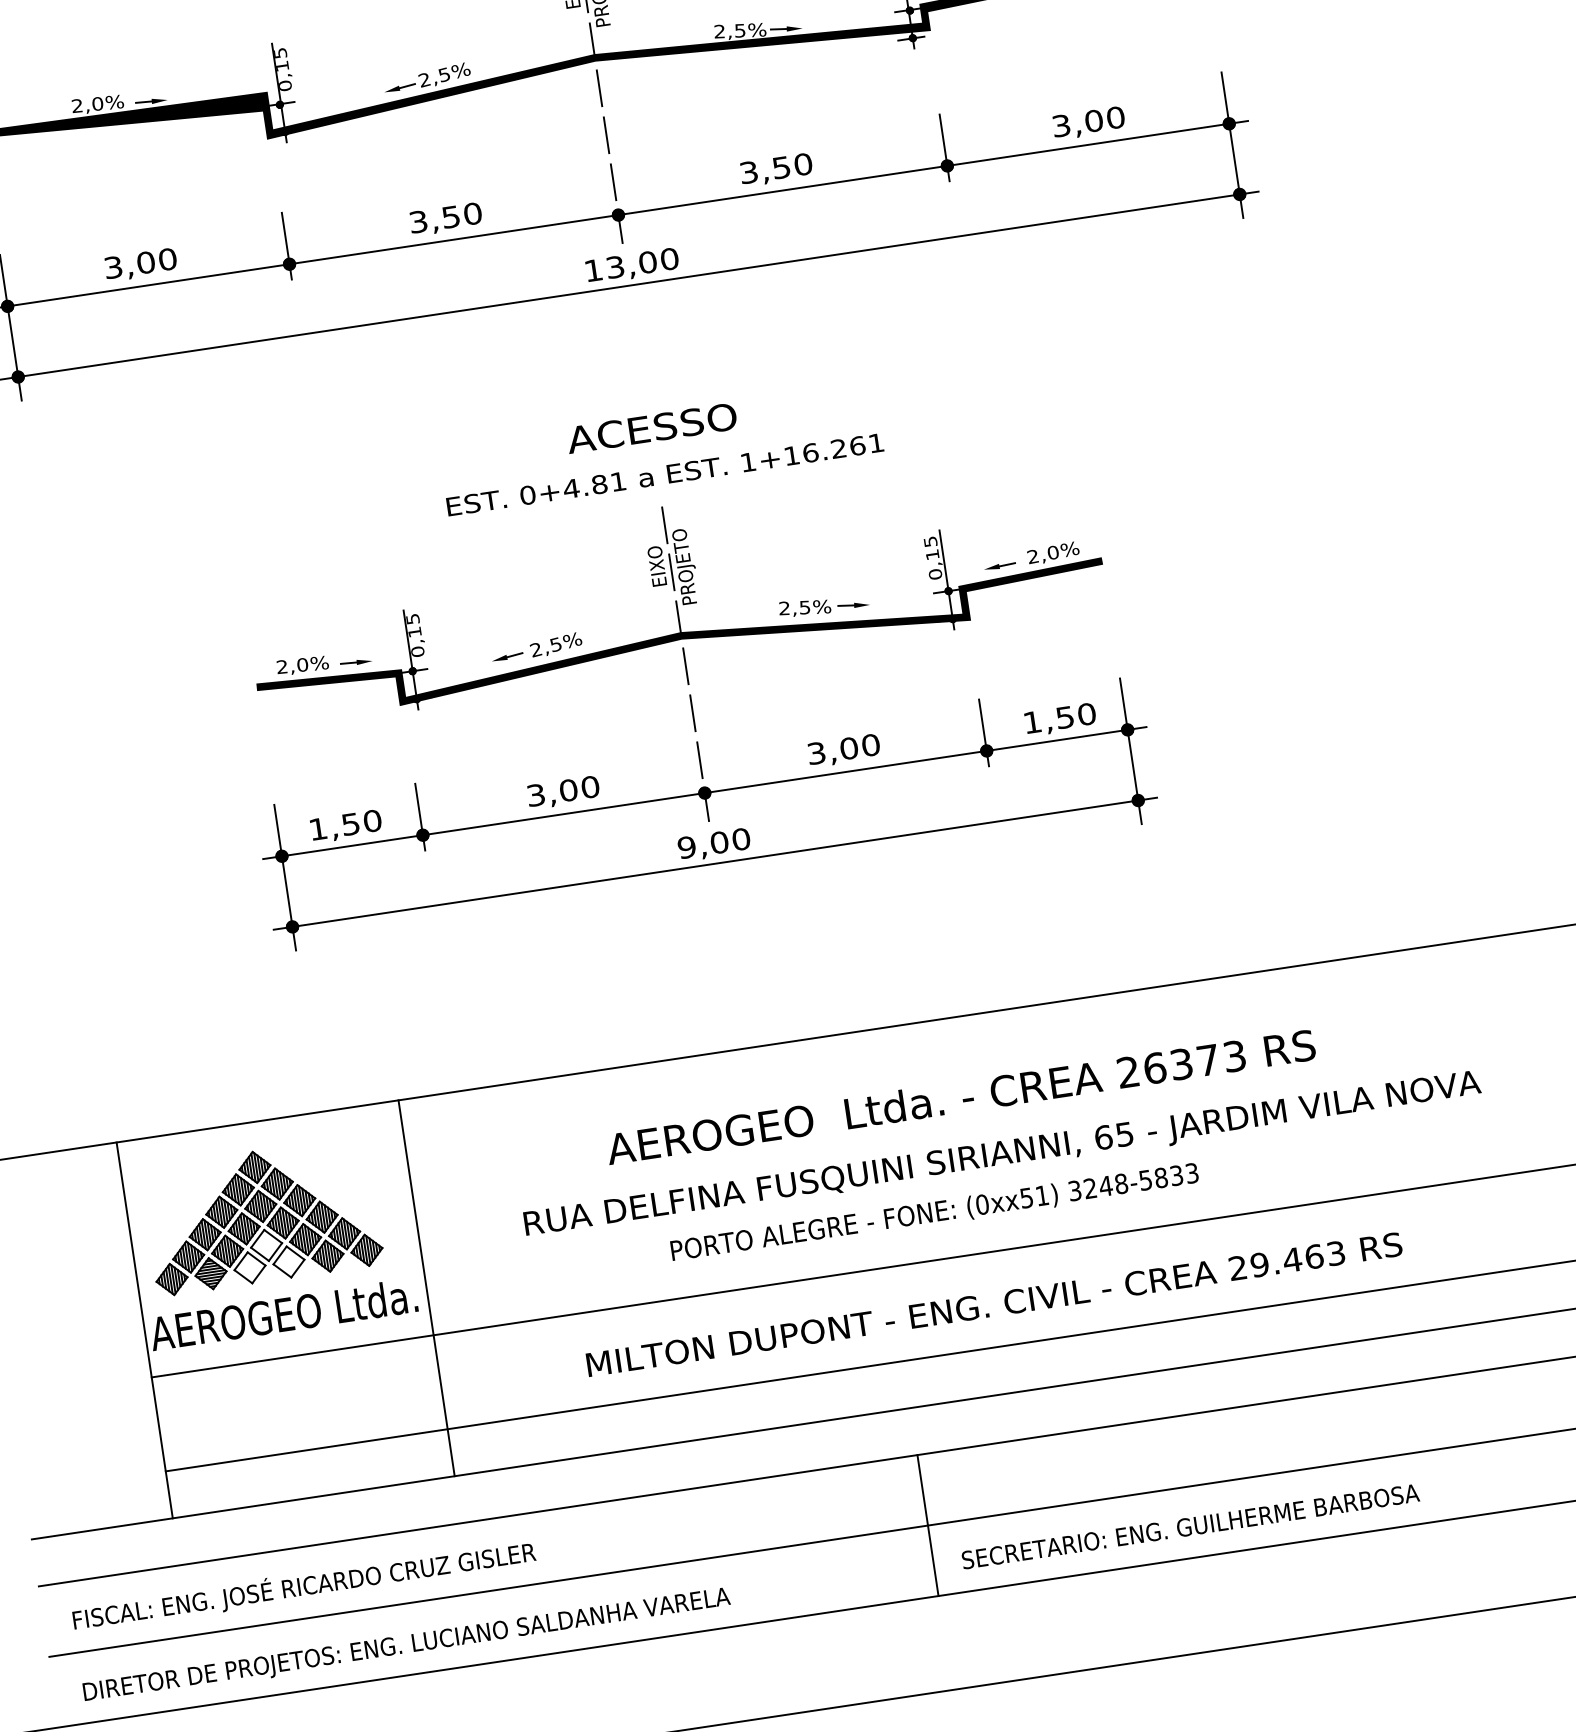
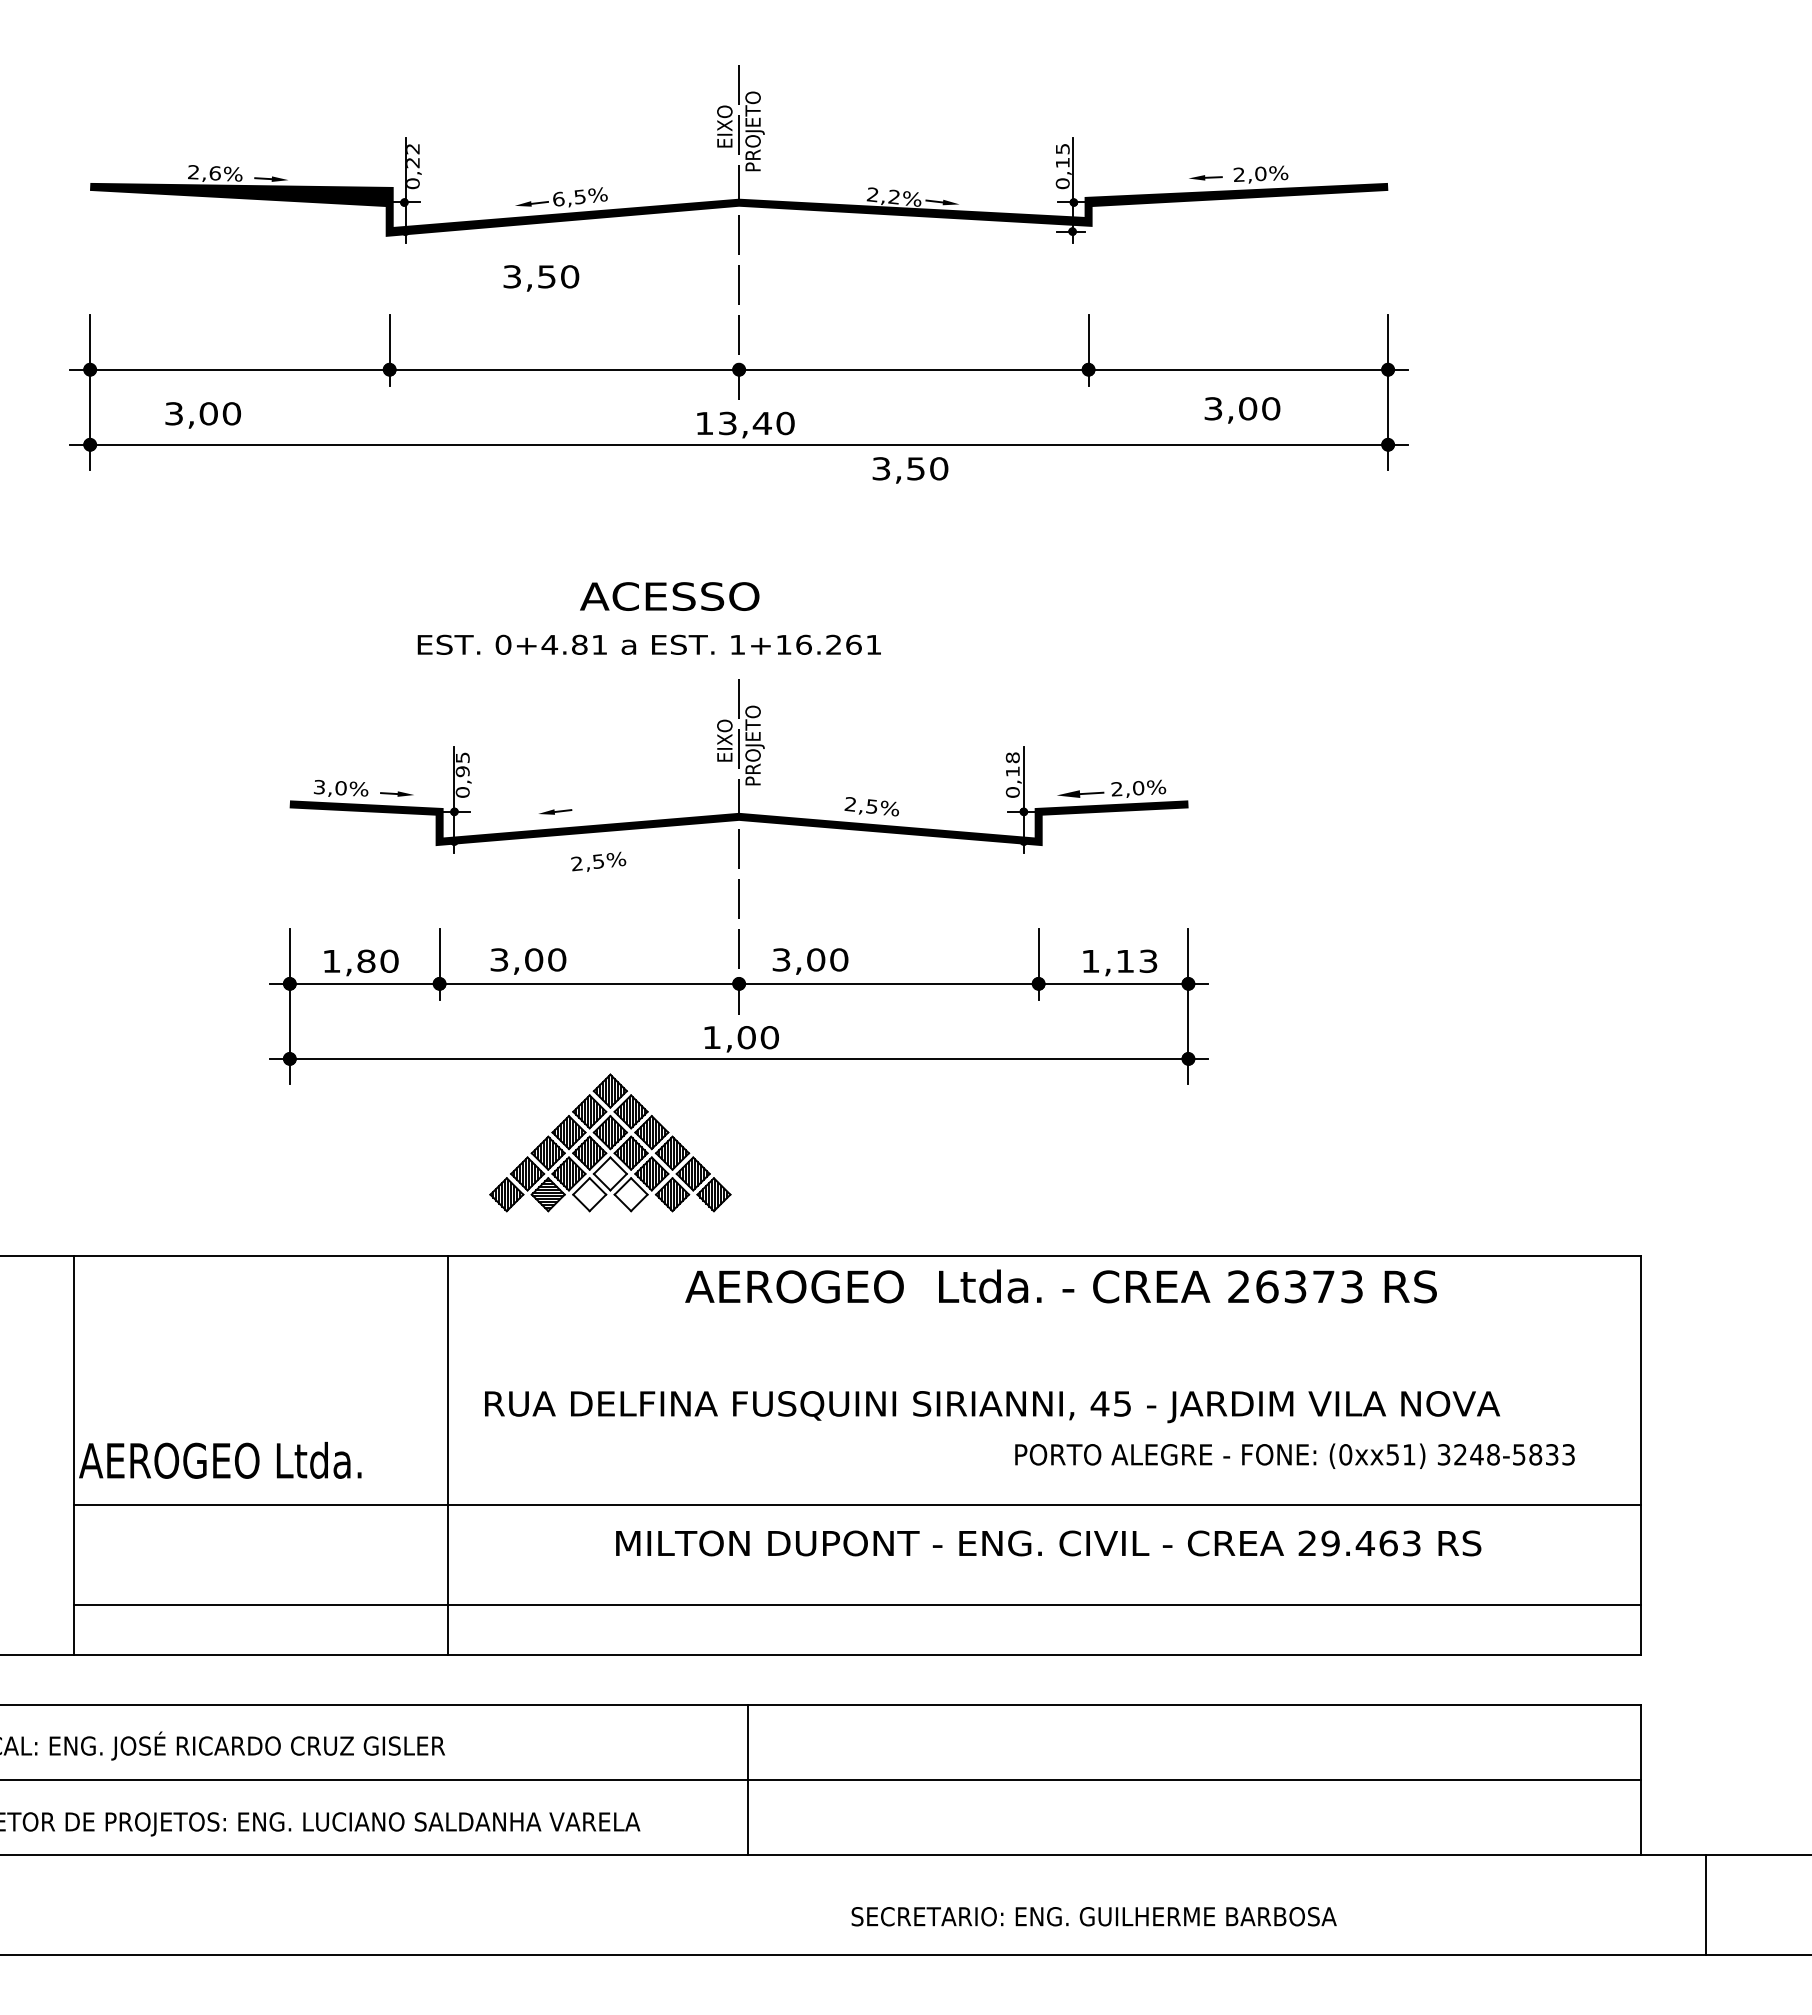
text: (739, 30) -> (893, 196), 2,5% -> 2,2%
text: (281, 60) -> (413, 156), 0,15 -> 0,22
text: (424, 79) -> (558, 198), 2,5% -> 6,5%
text: (97, 104) -> (214, 173), 2,0% -> 2,6%
text: (1089, 123) -> (1242, 410), moved
text: (776, 170) -> (910, 470), moved
text: (446, 219) -> (541, 278), moved
text: (647, 262) -> (761, 423), 13,00 -> 13,40
text: (140, 265) -> (202, 415), moved
text: (651, 428) -> (669, 596), moved
text: (664, 474) -> (648, 644), moved
text: (930, 541) -> (1012, 757), 0,15 -> 0,18
part: (1000, 565) -> (1081, 793), size x1.4
part: (853, 605) -> (922, 811), removed
text: (414, 632) -> (462, 771), 0,15 -> 0,95
text: (555, 644) -> (598, 861), moved
text: (281, 667) -> (318, 787), 2,0% -> 3,0%
text: (1075, 715) -> (1136, 960), 1,50 -> 1,13
text: (844, 750) -> (810, 961), moved
text: (563, 792) -> (528, 961), moved
text: (350, 823) -> (366, 960), 1,50 -> 1,80
text: (687, 847) -> (712, 1037), 9,00 -> 1,00
text: (960, 1097) -> (1060, 1286), moved
text: (1102, 1137) -> (1099, 1403), 65 -> 45
text: (934, 1212) -> (1294, 1455), moved
part: (262, 1215) -> (610, 1142), moved
line: (427, 1288) -> (448, 1455), moved
text: (994, 1304) -> (1048, 1543), moved
line: (928, 1525) -> (748, 1779), moved
text: (1190, 1526) -> (1093, 1916), moved

